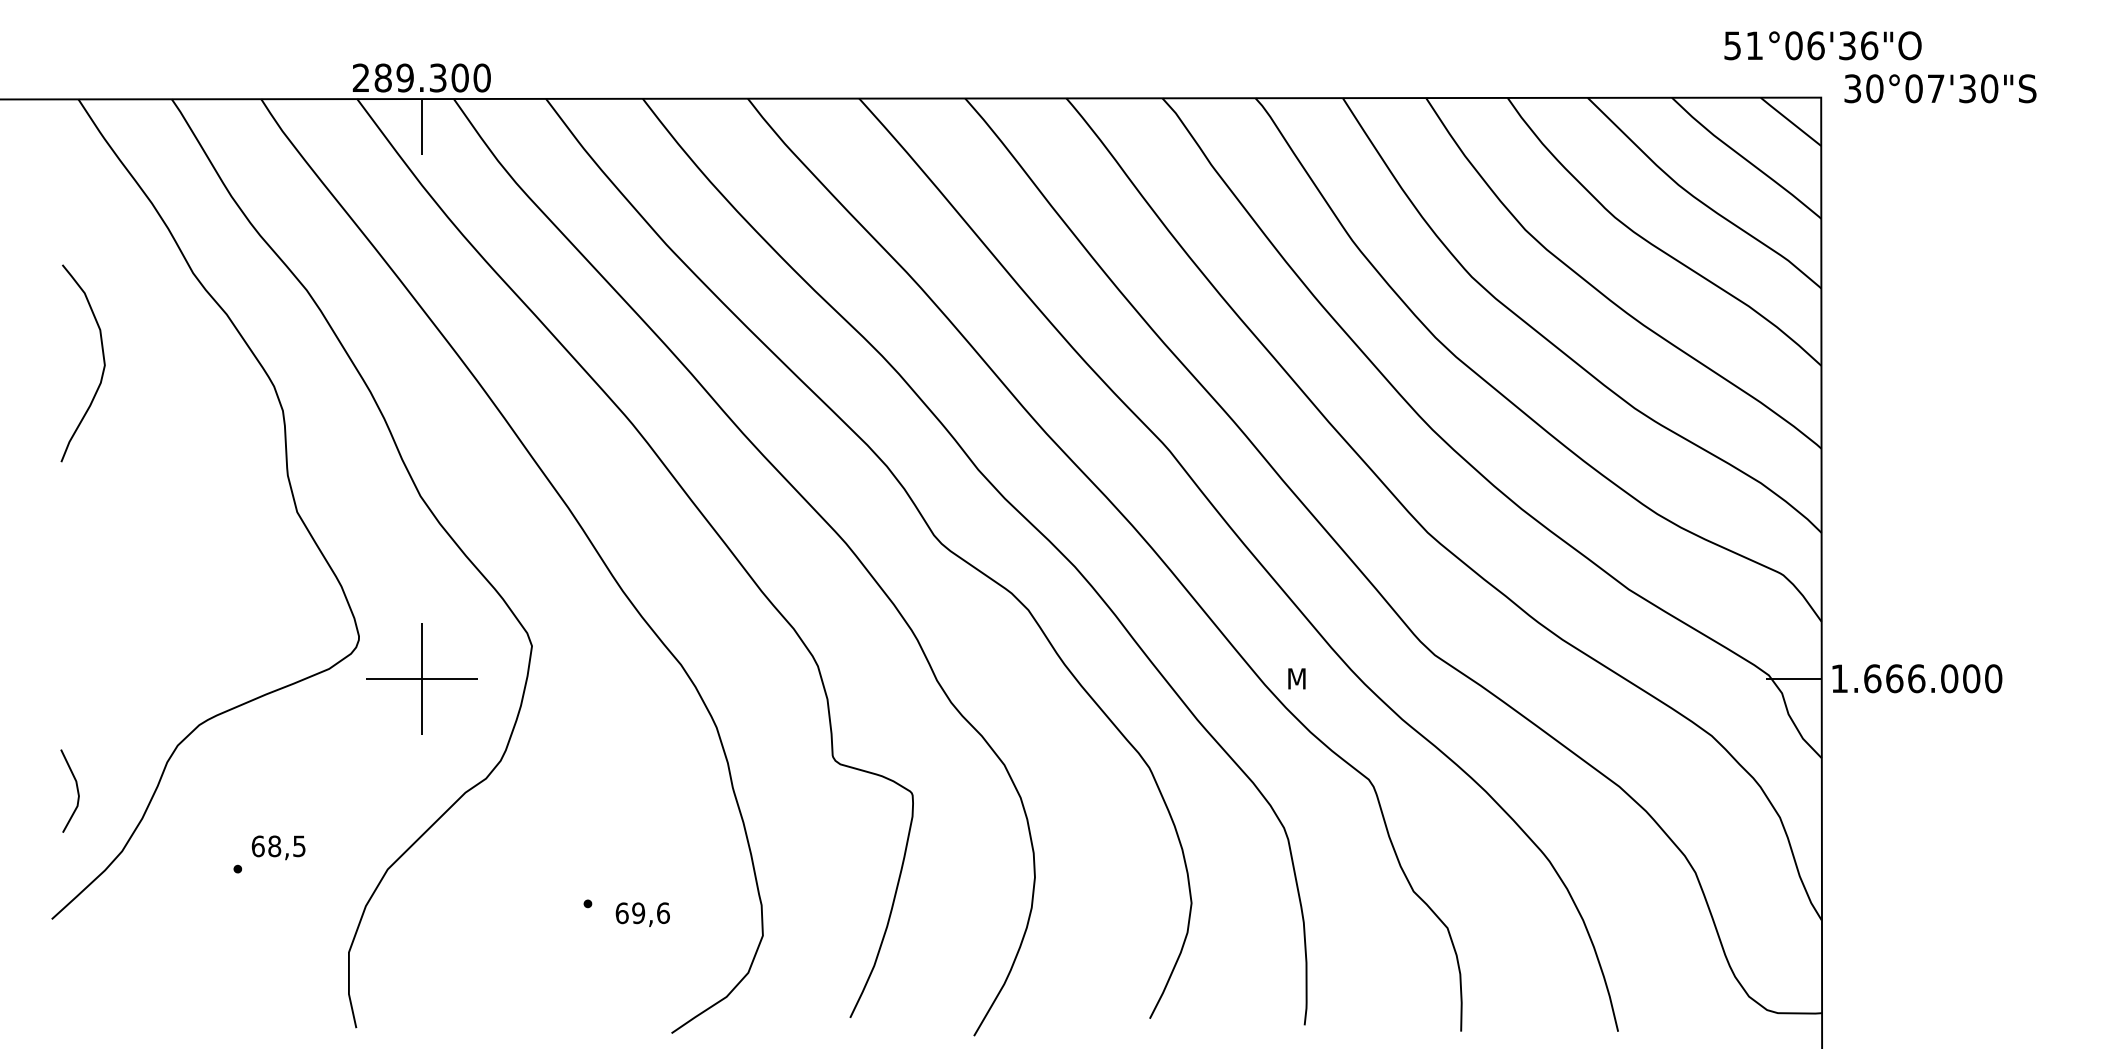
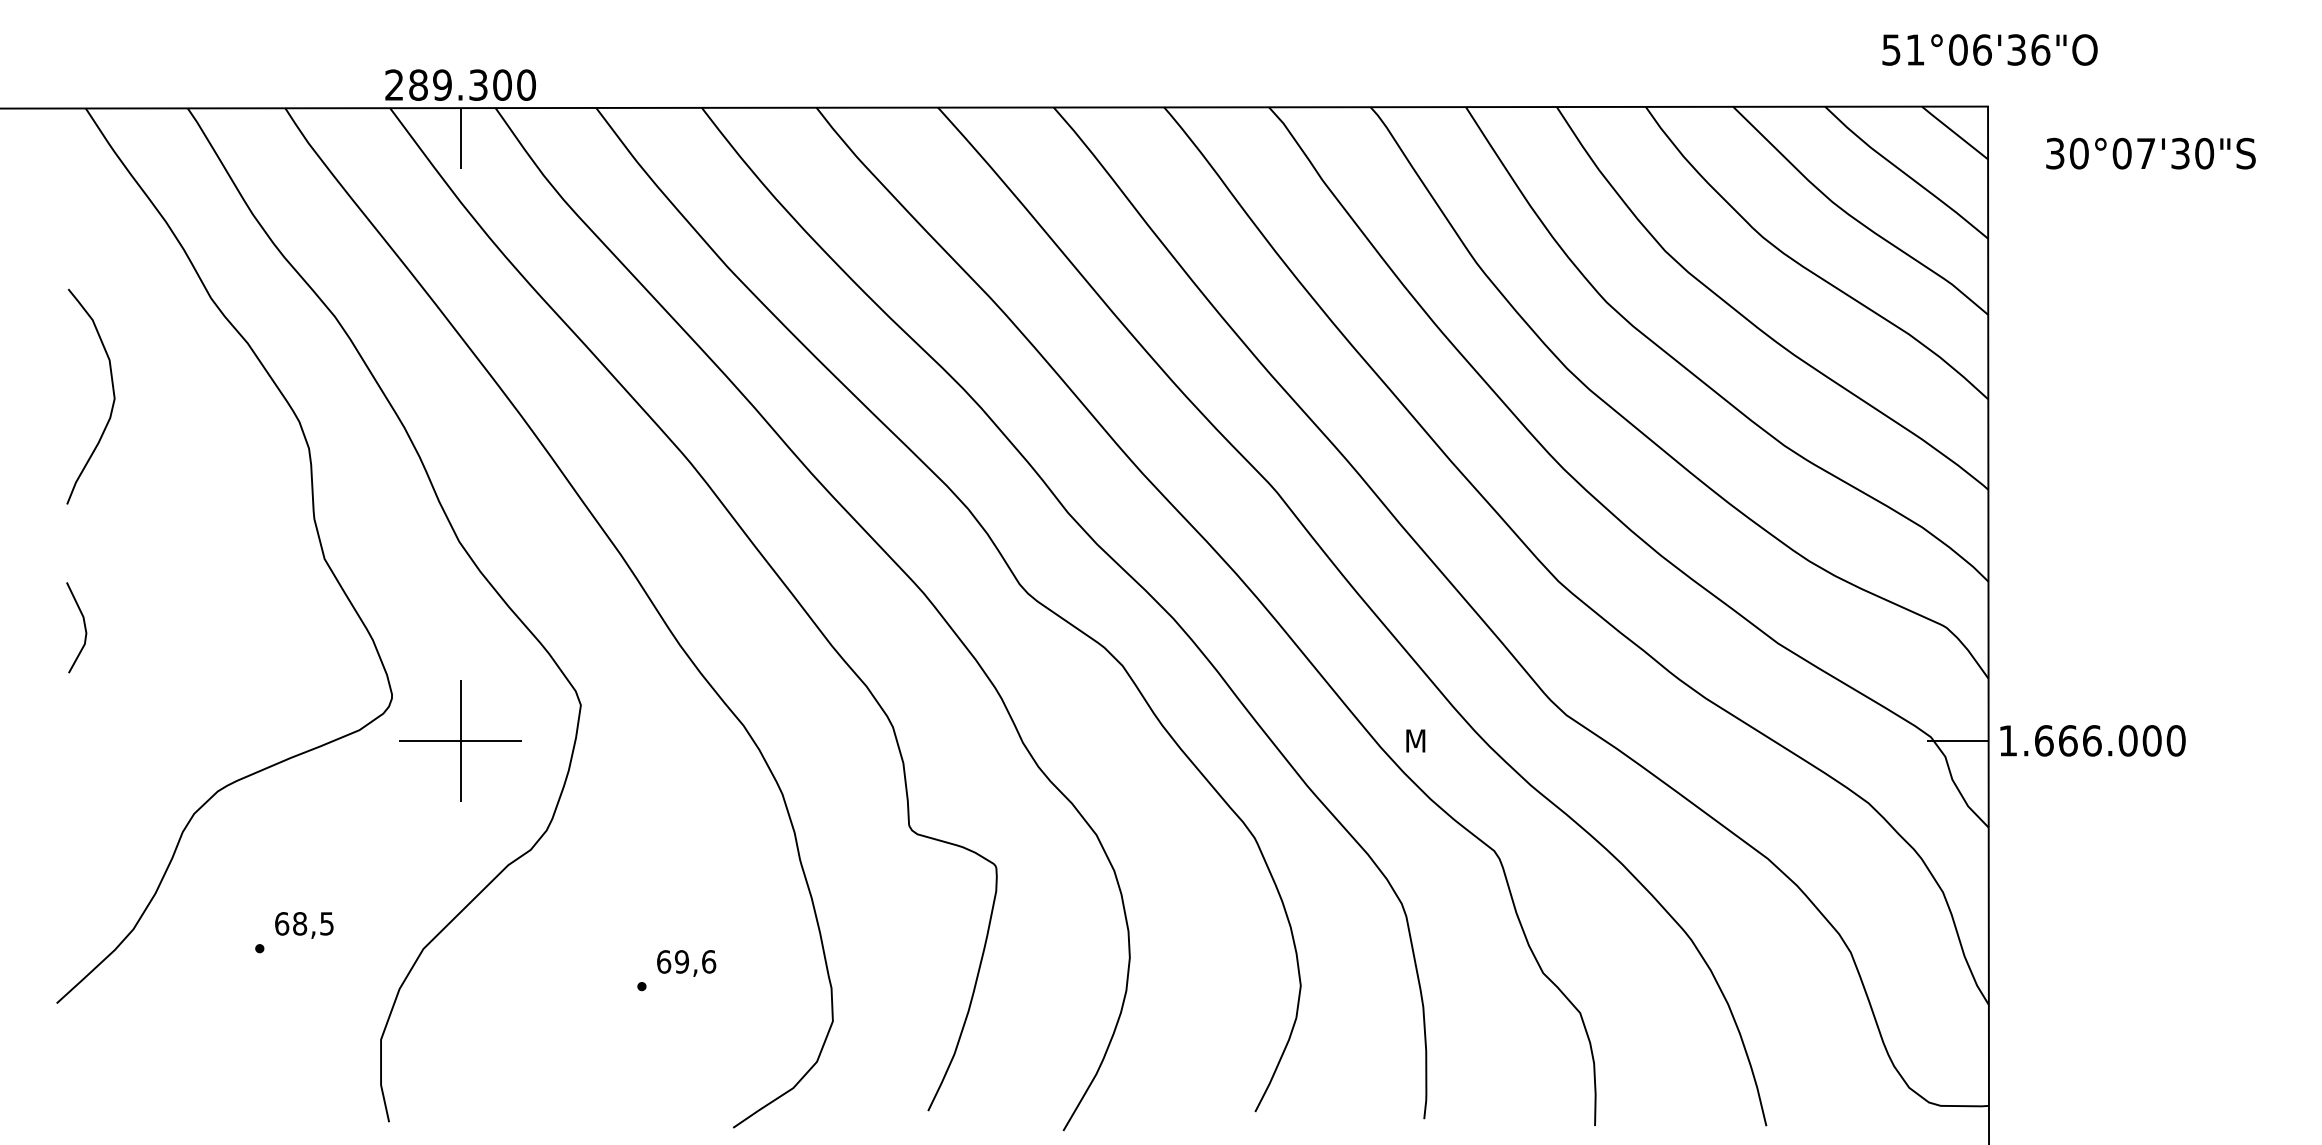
text: (1940, 88) -> (2150, 153), moved
line: (76, 789) -> (83, 625), moved
text: (642, 914) -> (686, 963), moved

